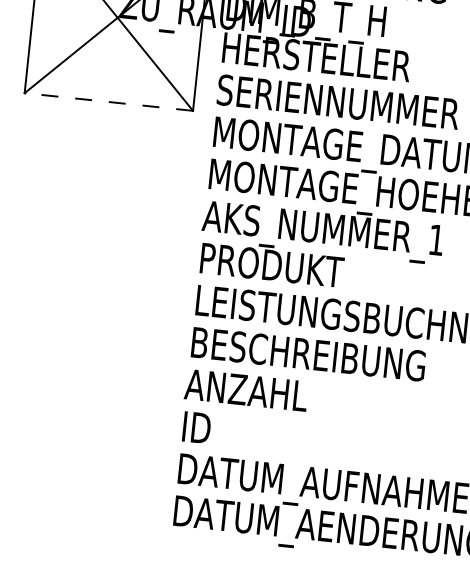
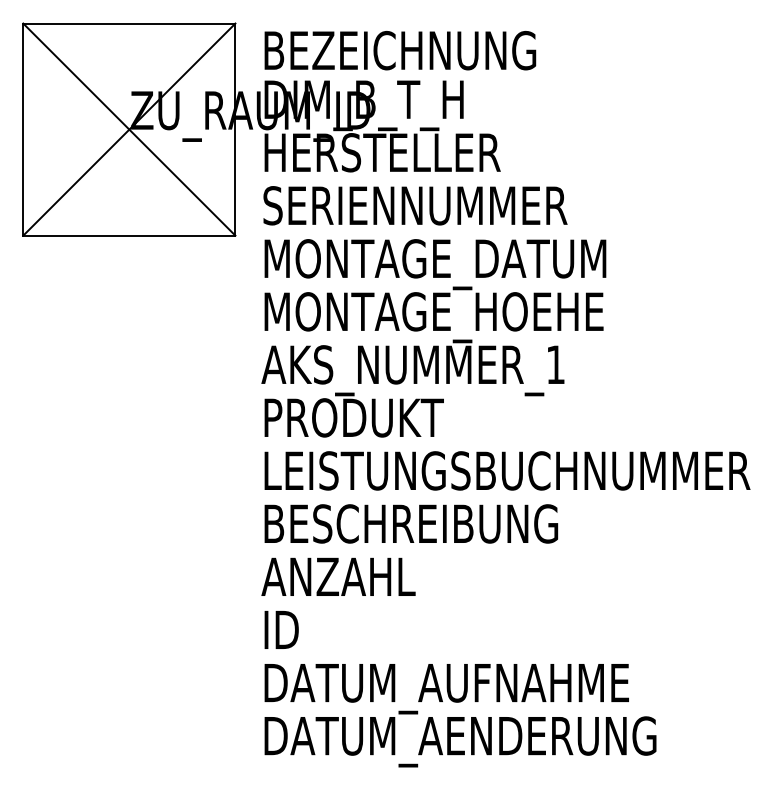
line: (108, 101) -> (128, 235), dashed -> solid

